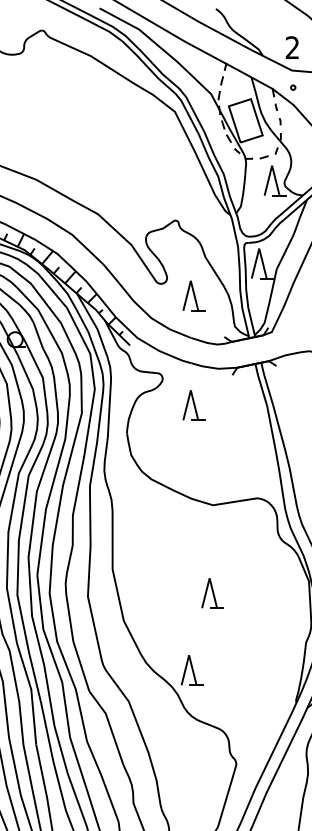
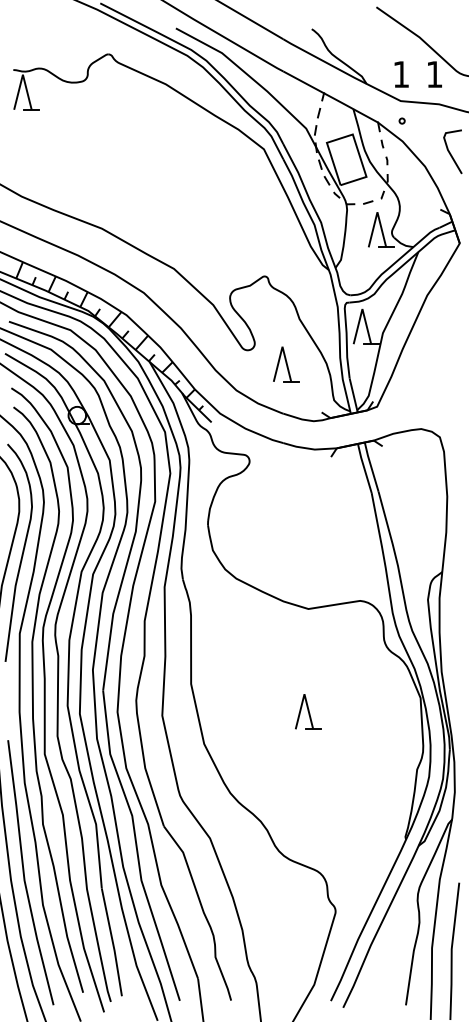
text: (291, 47) -> (400, 74), 2 -> 1
part: (194, 405) -> (286, 492), removed
part: (192, 670) -> (284, 801), removed

